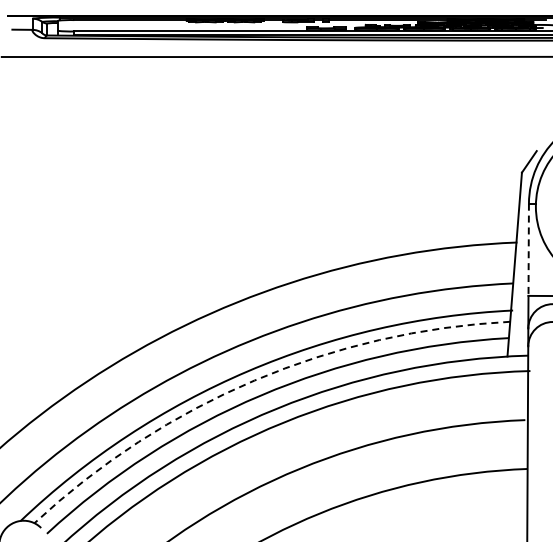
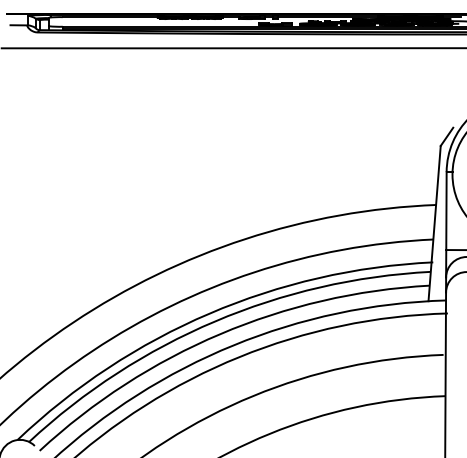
line: (528, 250) -> (446, 211), dashed -> solid
arc: (254, 380) -> (214, 321), dashed -> solid

